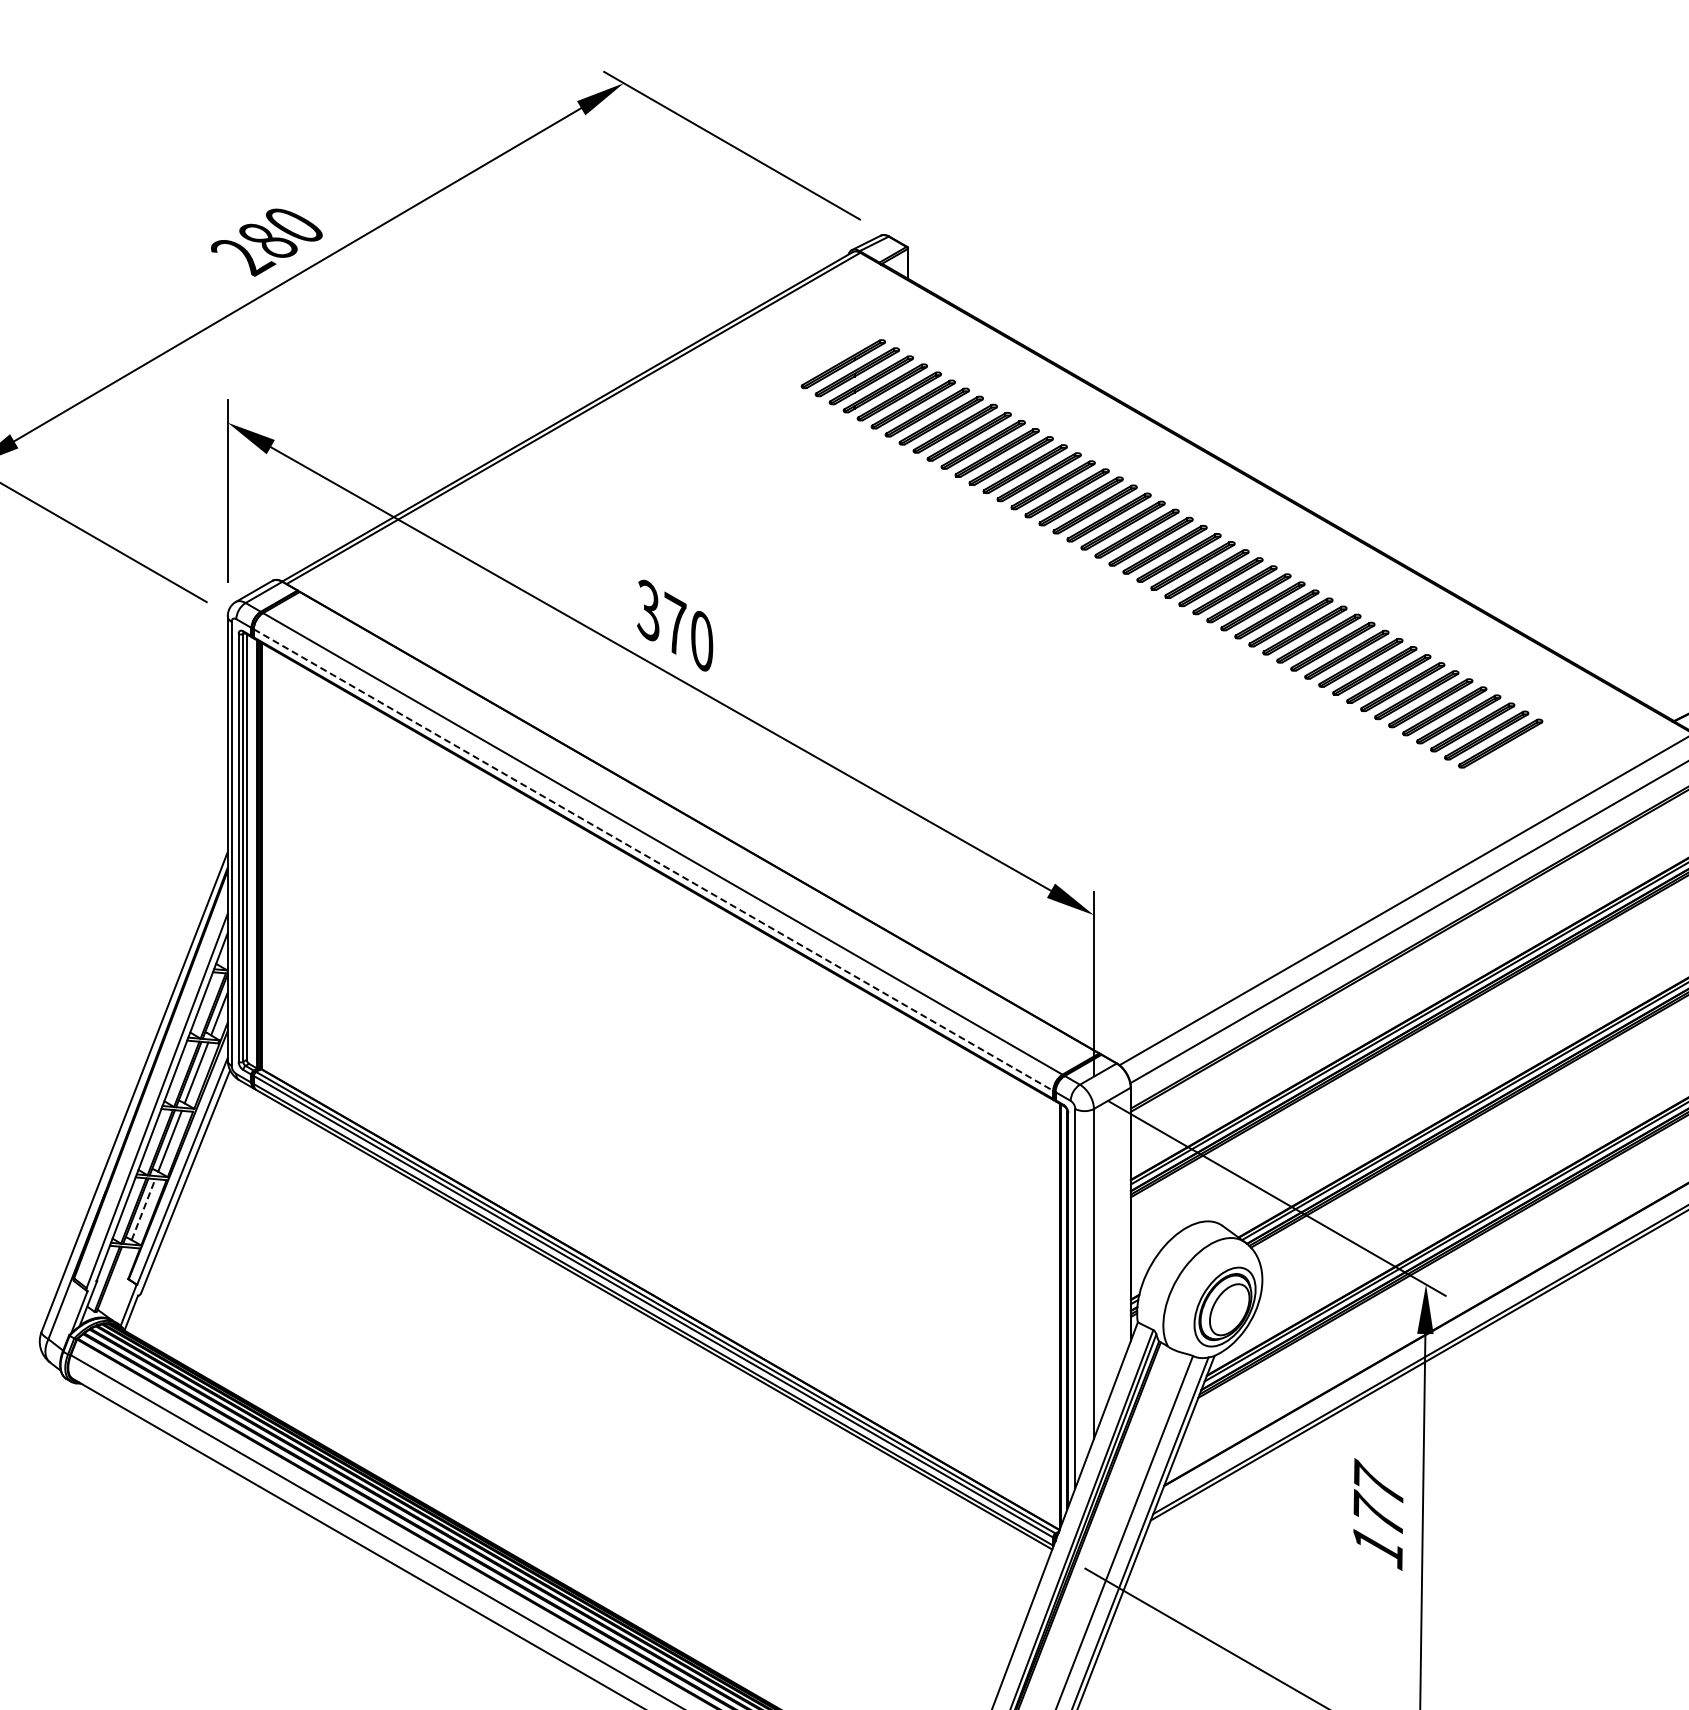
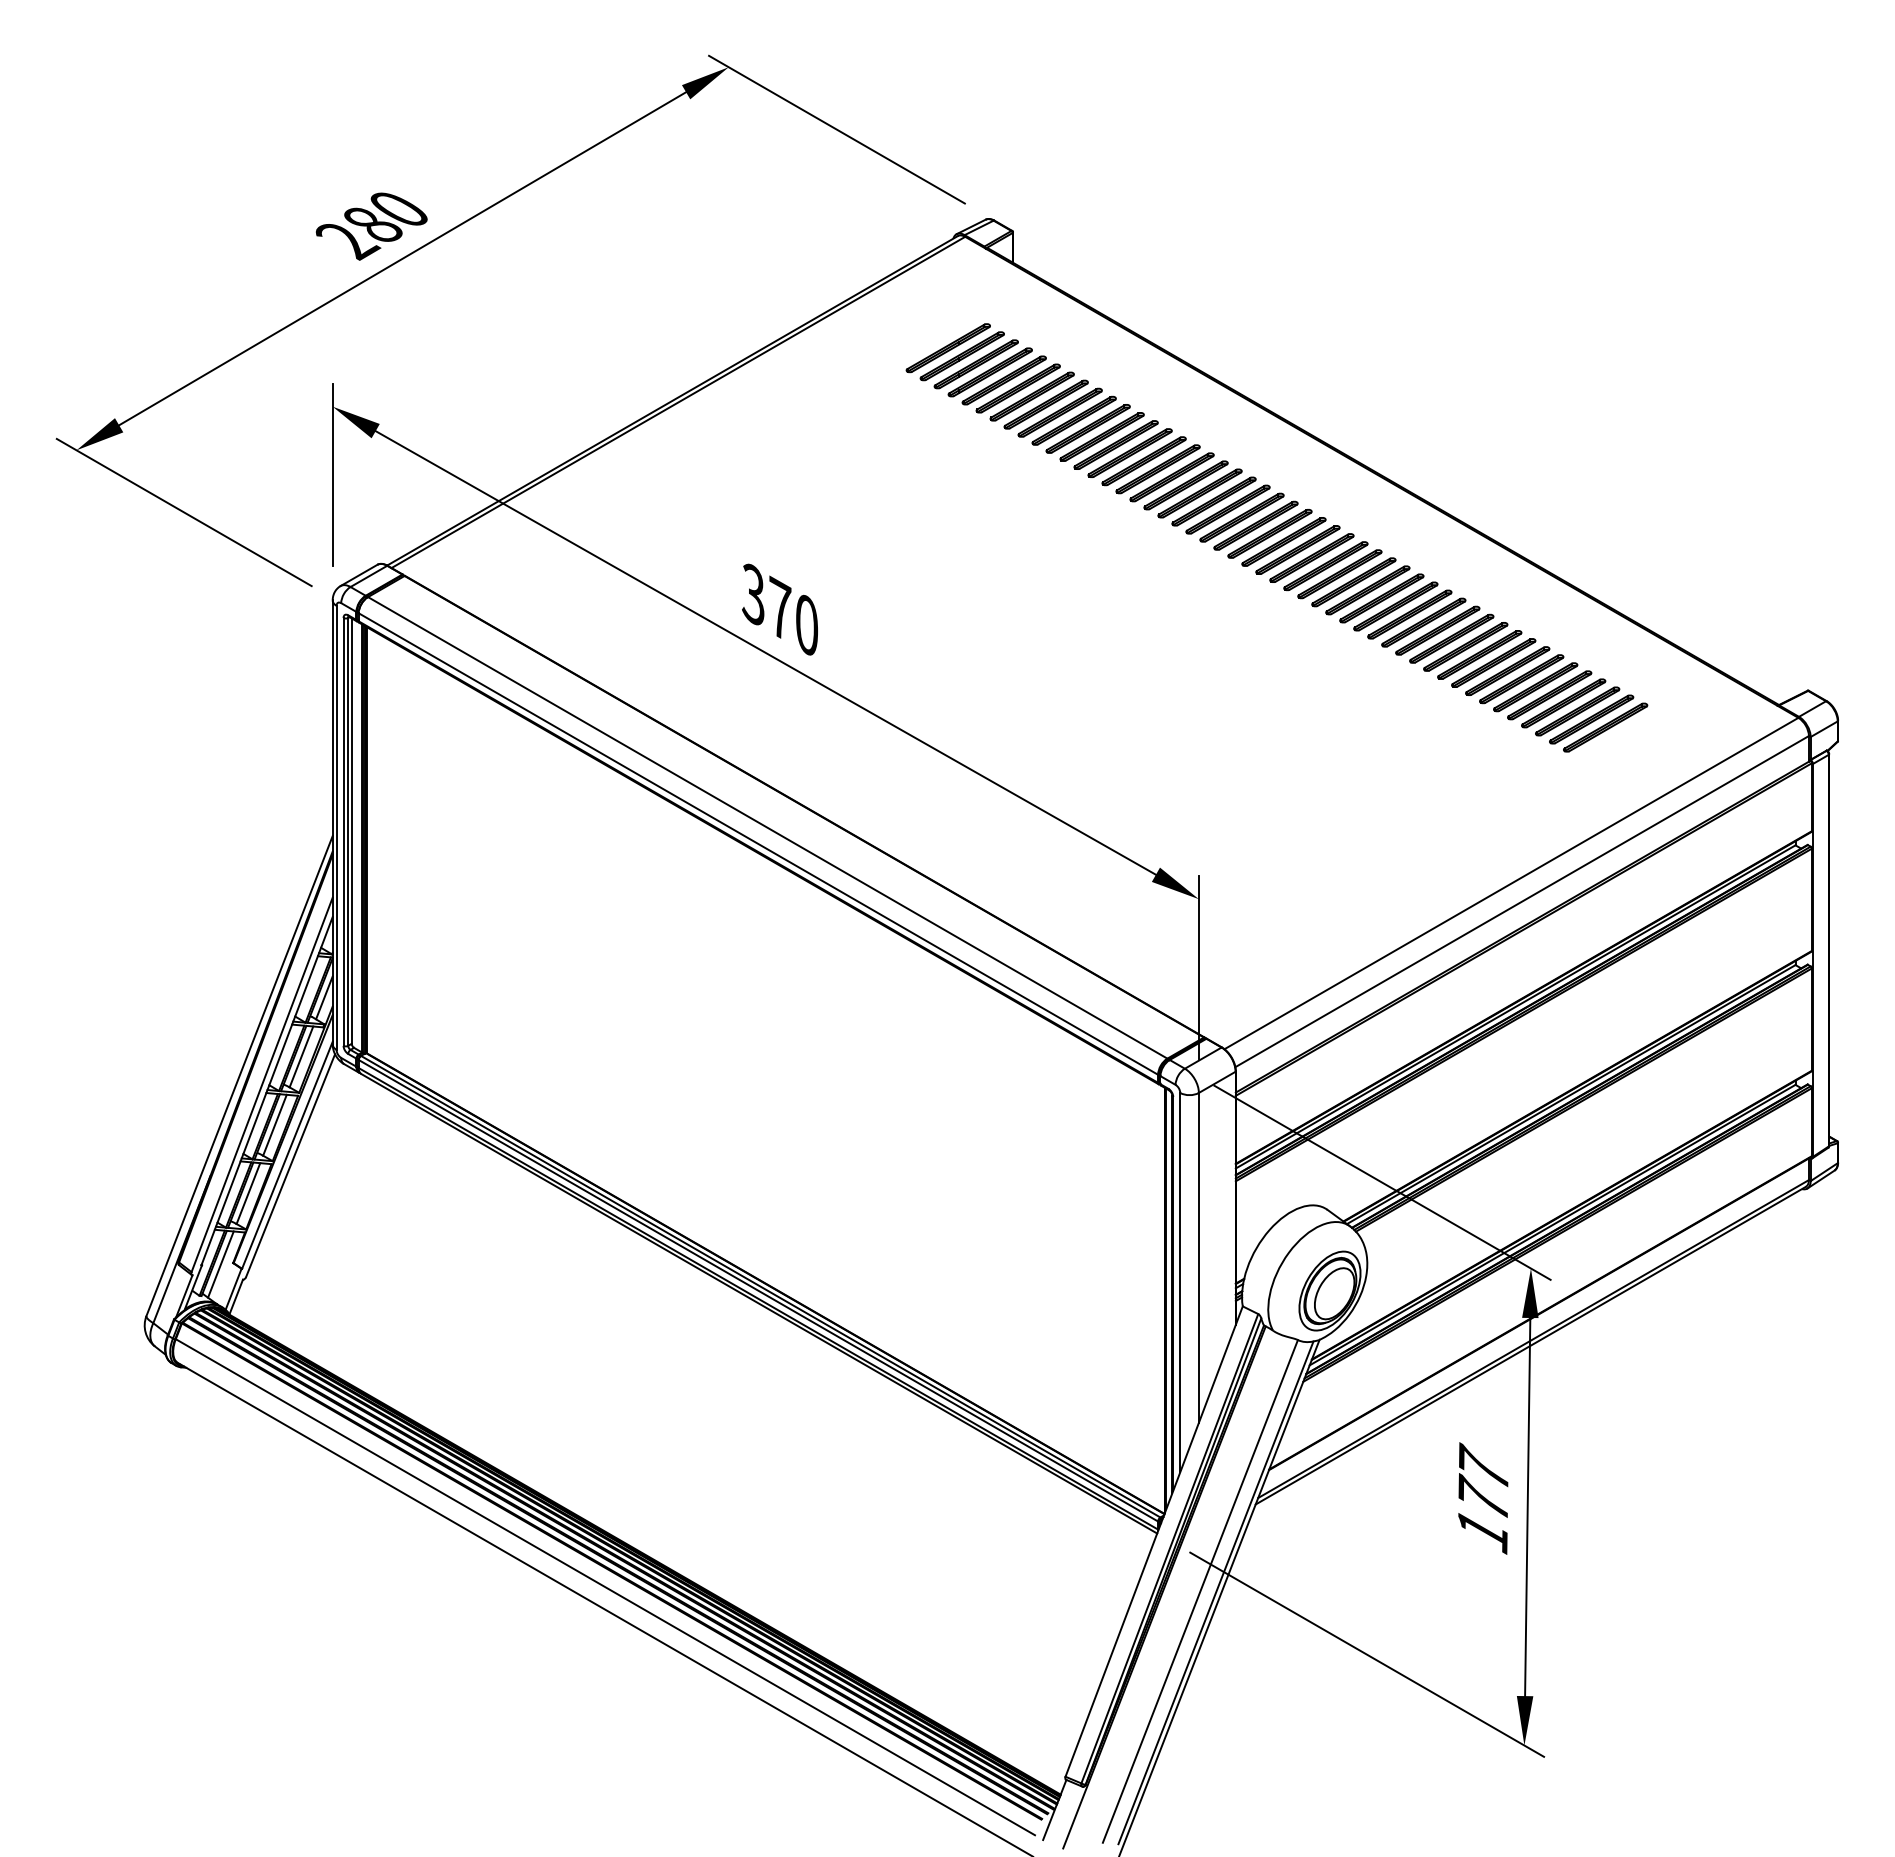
line: (653, 860) -> (758, 844), dashed -> solid
line: (143, 1209) -> (248, 1193), dashed -> solid
line: (115, 1280) -> (220, 1264), added

